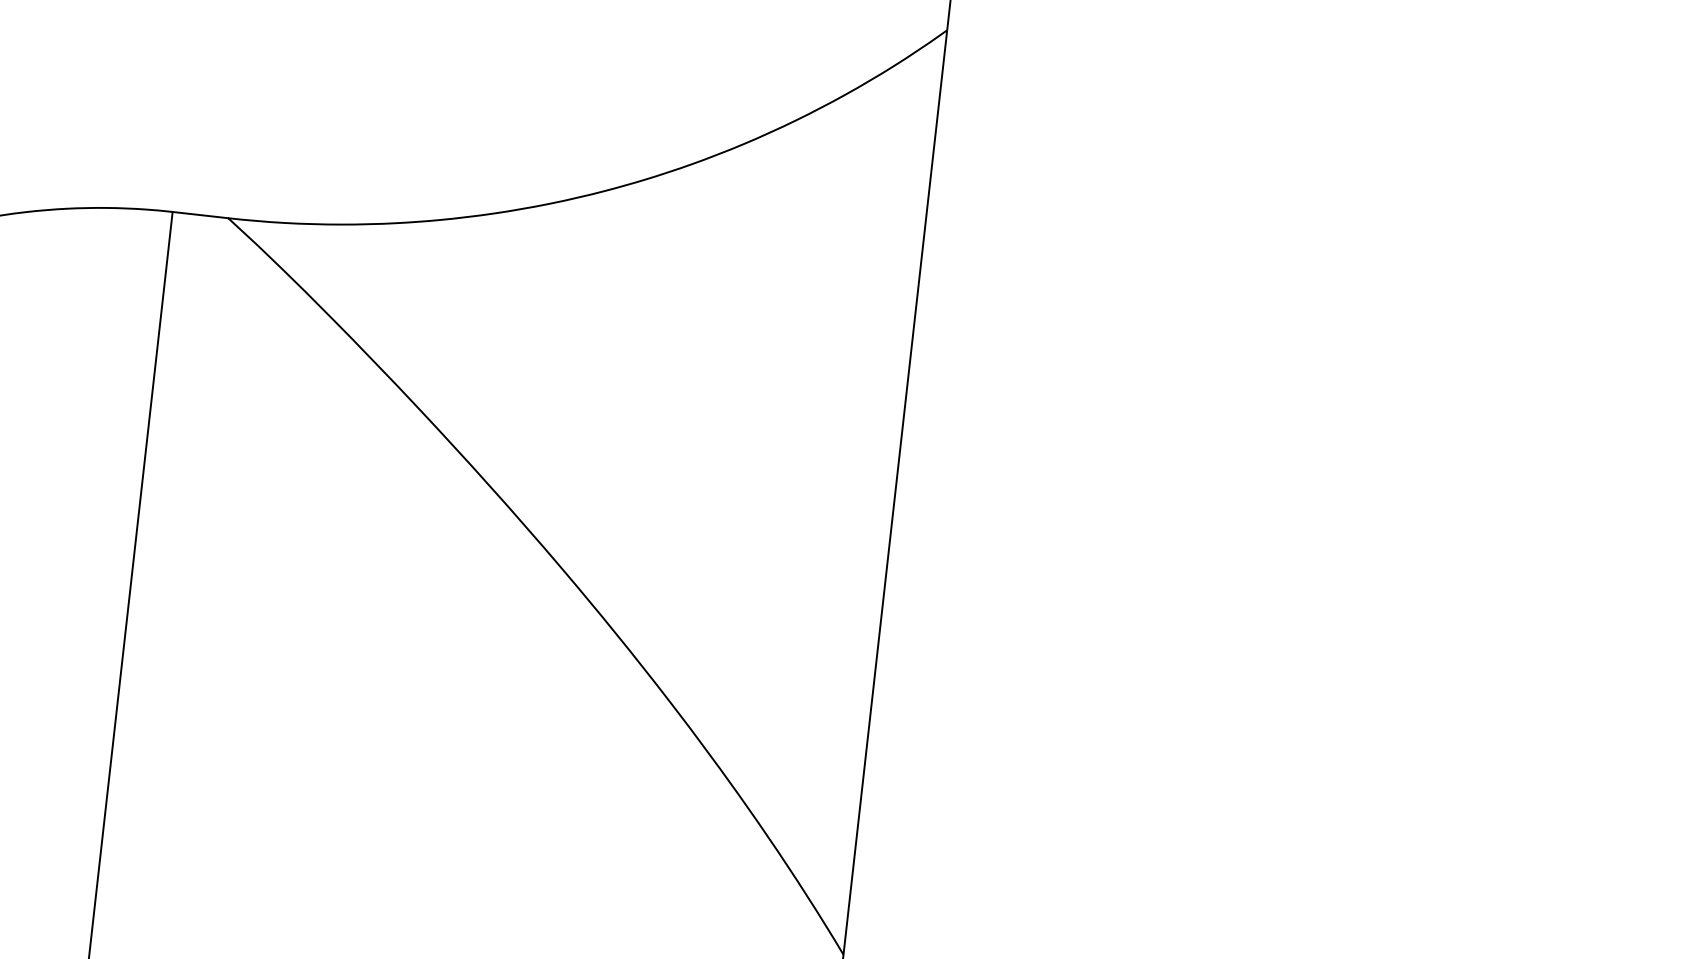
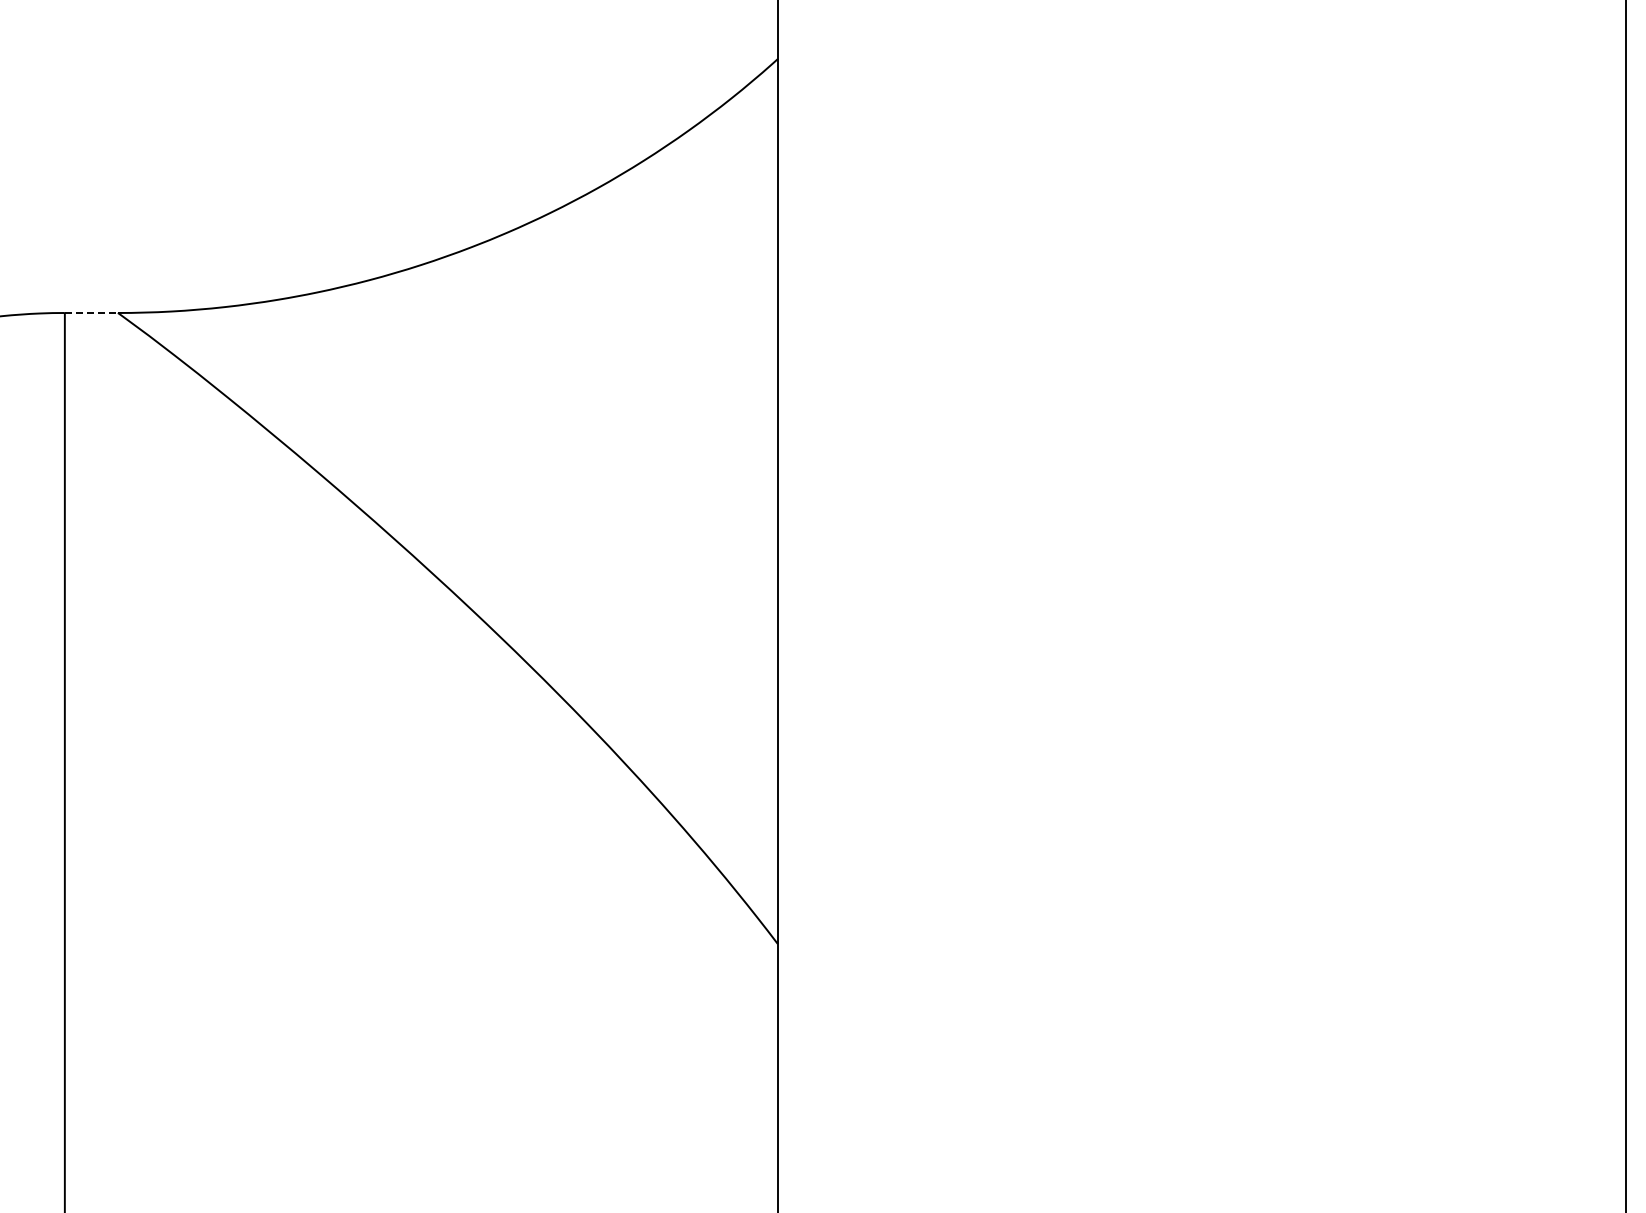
line: (200, 214) -> (91, 312), solid -> dashed

